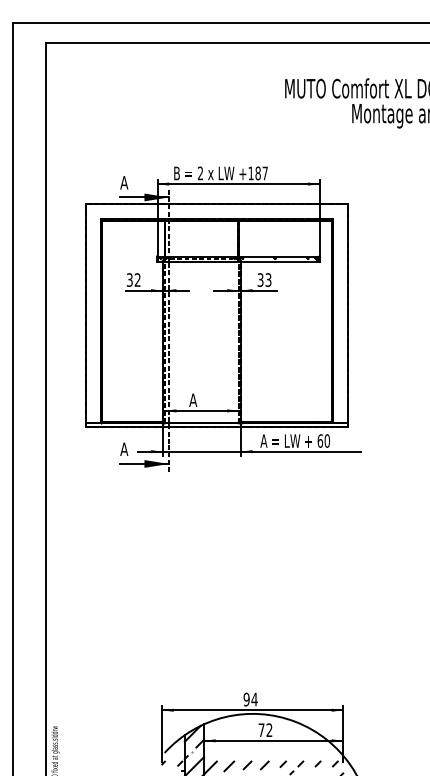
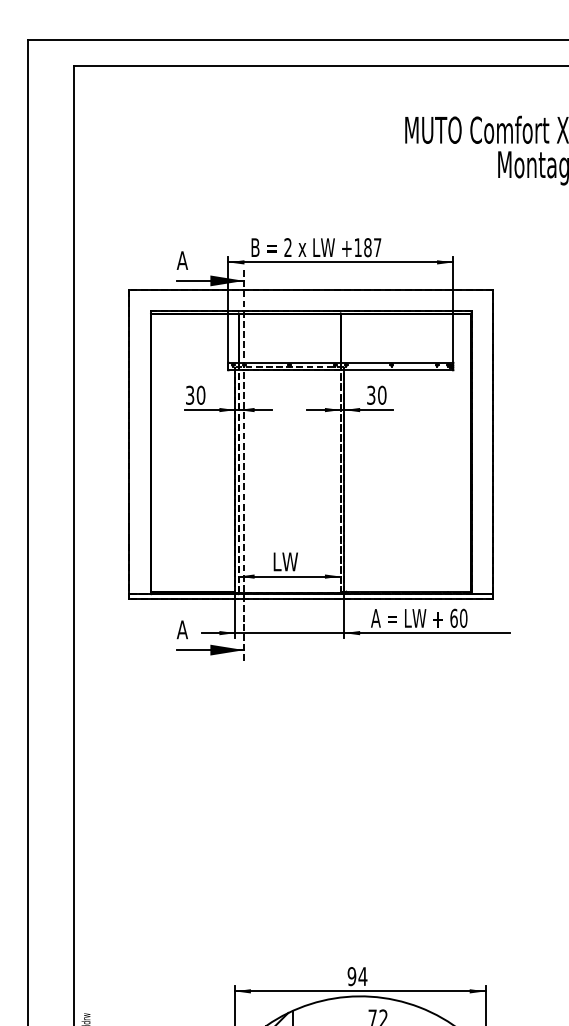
text: (137, 279) -> (200, 394), 32 -> 30
text: (268, 279) -> (382, 394), 33 -> 30
text: (198, 399) -> (285, 560), A -> LW

